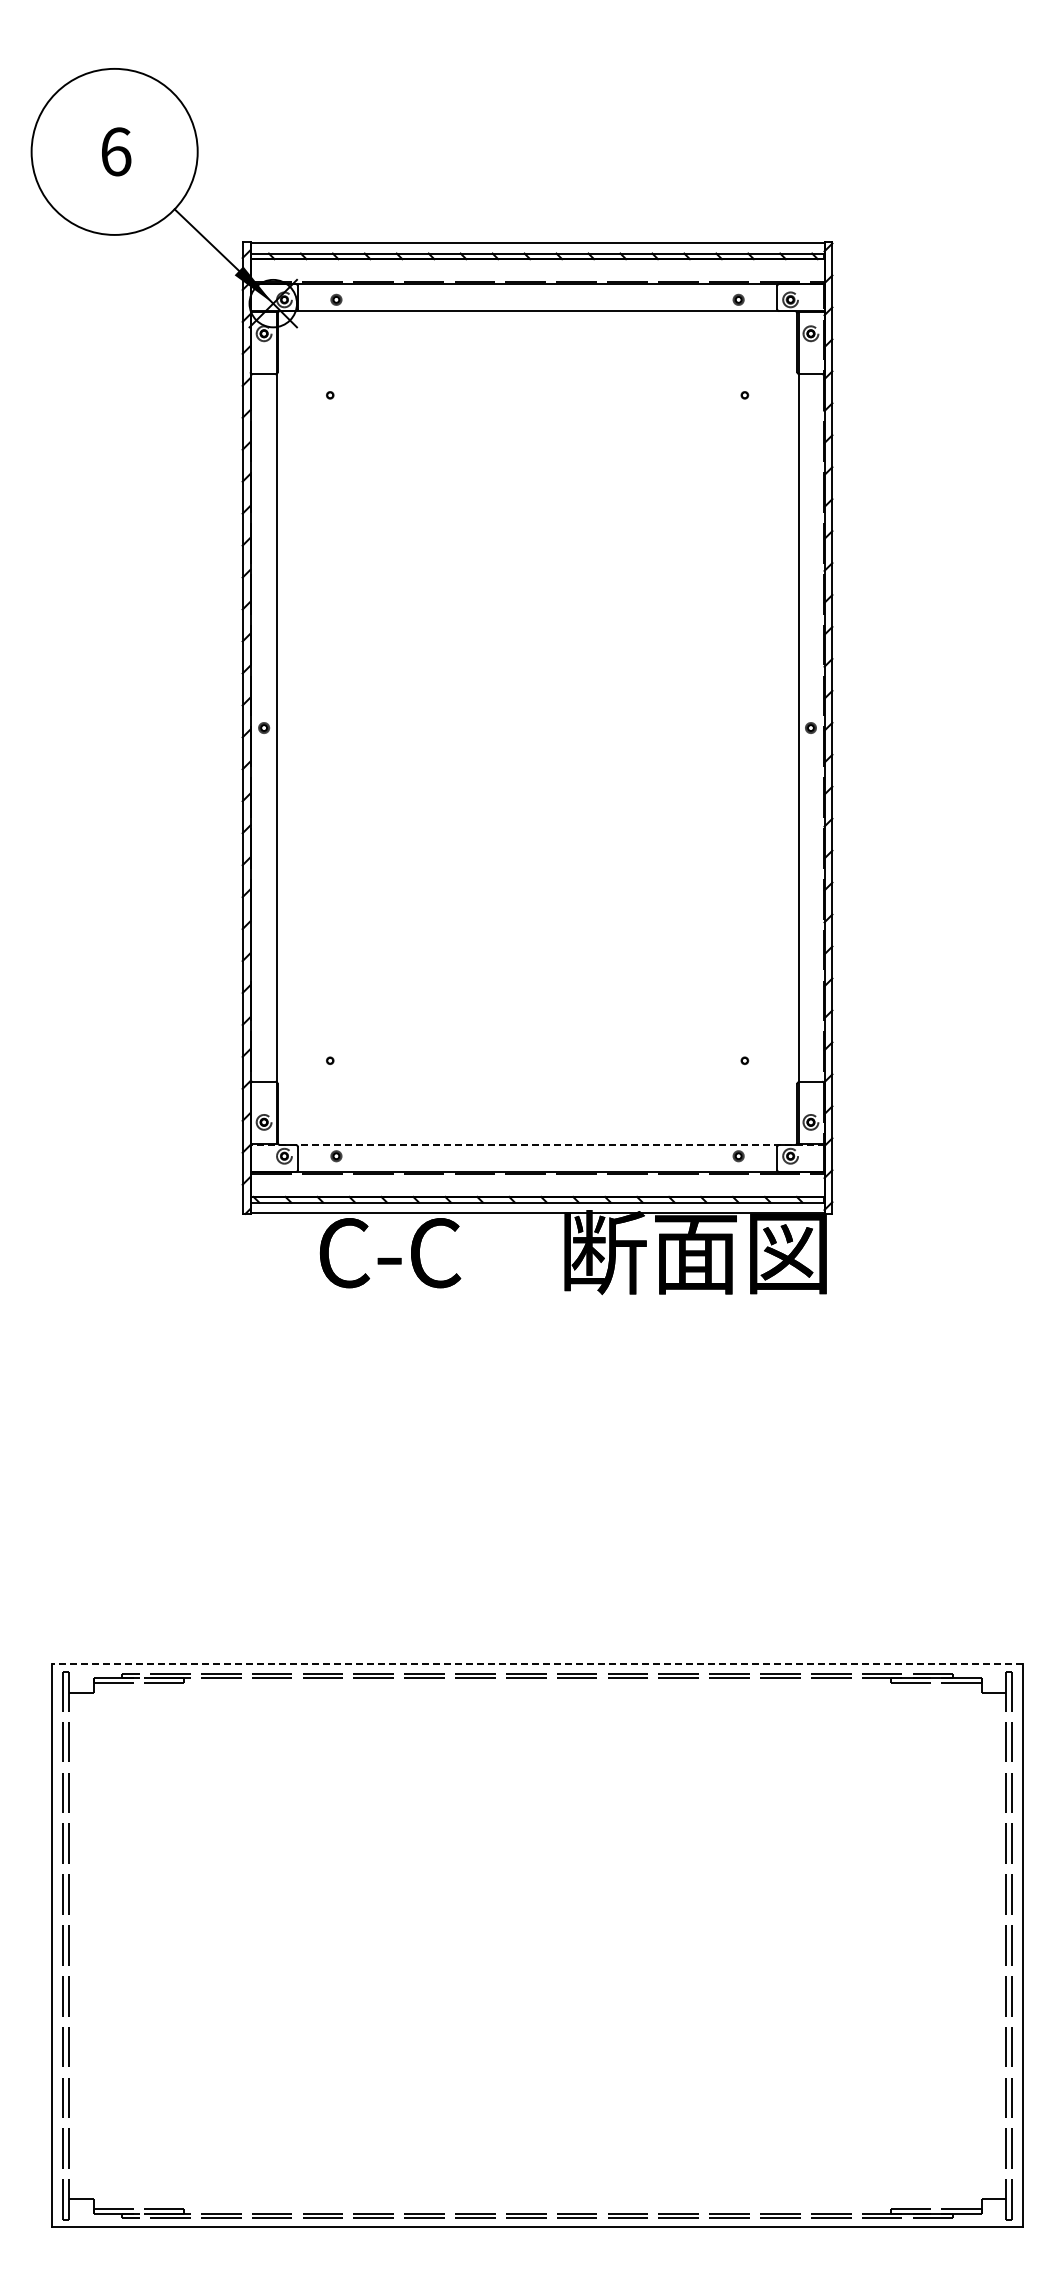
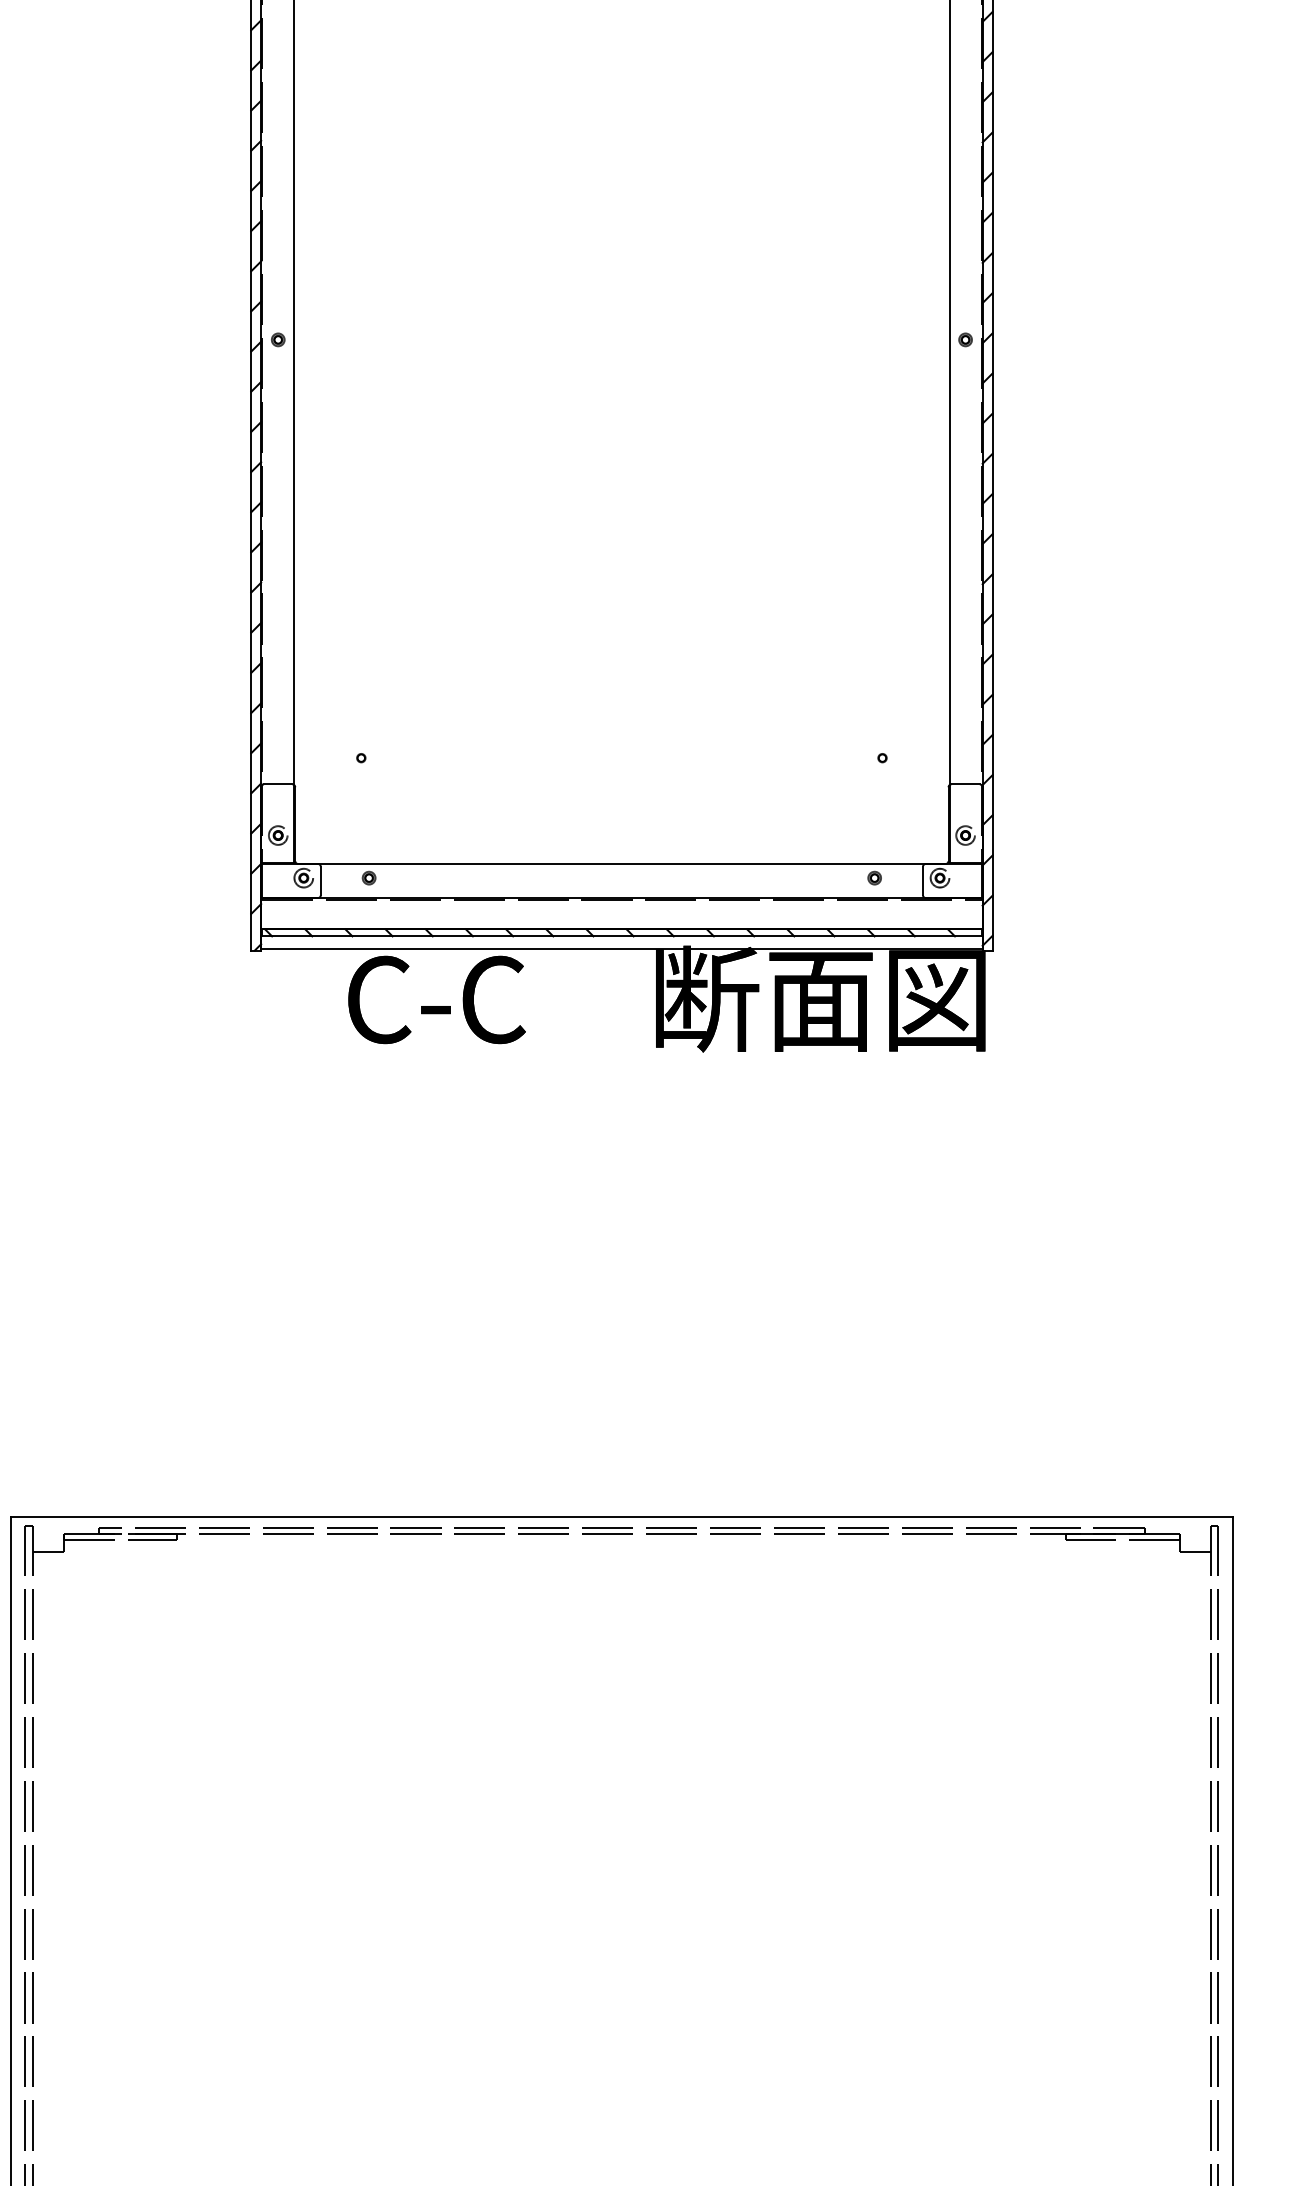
line: (537, 1144) -> (621, 863), dashed -> solid
line: (537, 1664) -> (621, 1517), dashed -> solid

